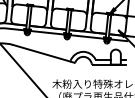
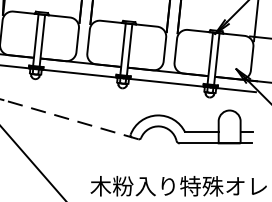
line: (43, 53) -> (70, 119), solid -> dashed

